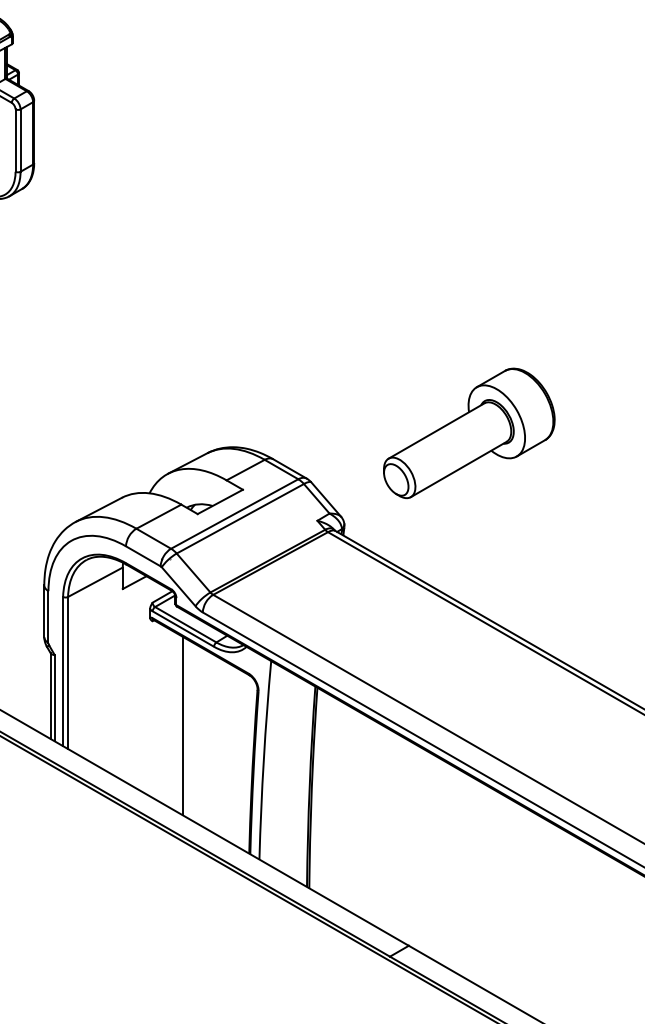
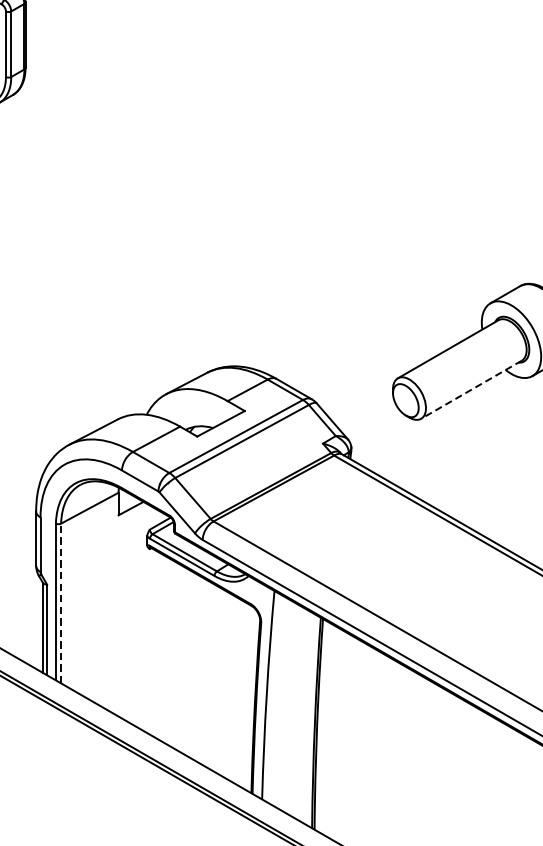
line: (458, 469) -> (471, 389), solid -> dashed
line: (68, 672) -> (61, 602), solid -> dashed
line: (182, 725) -> (181, 658), removed

